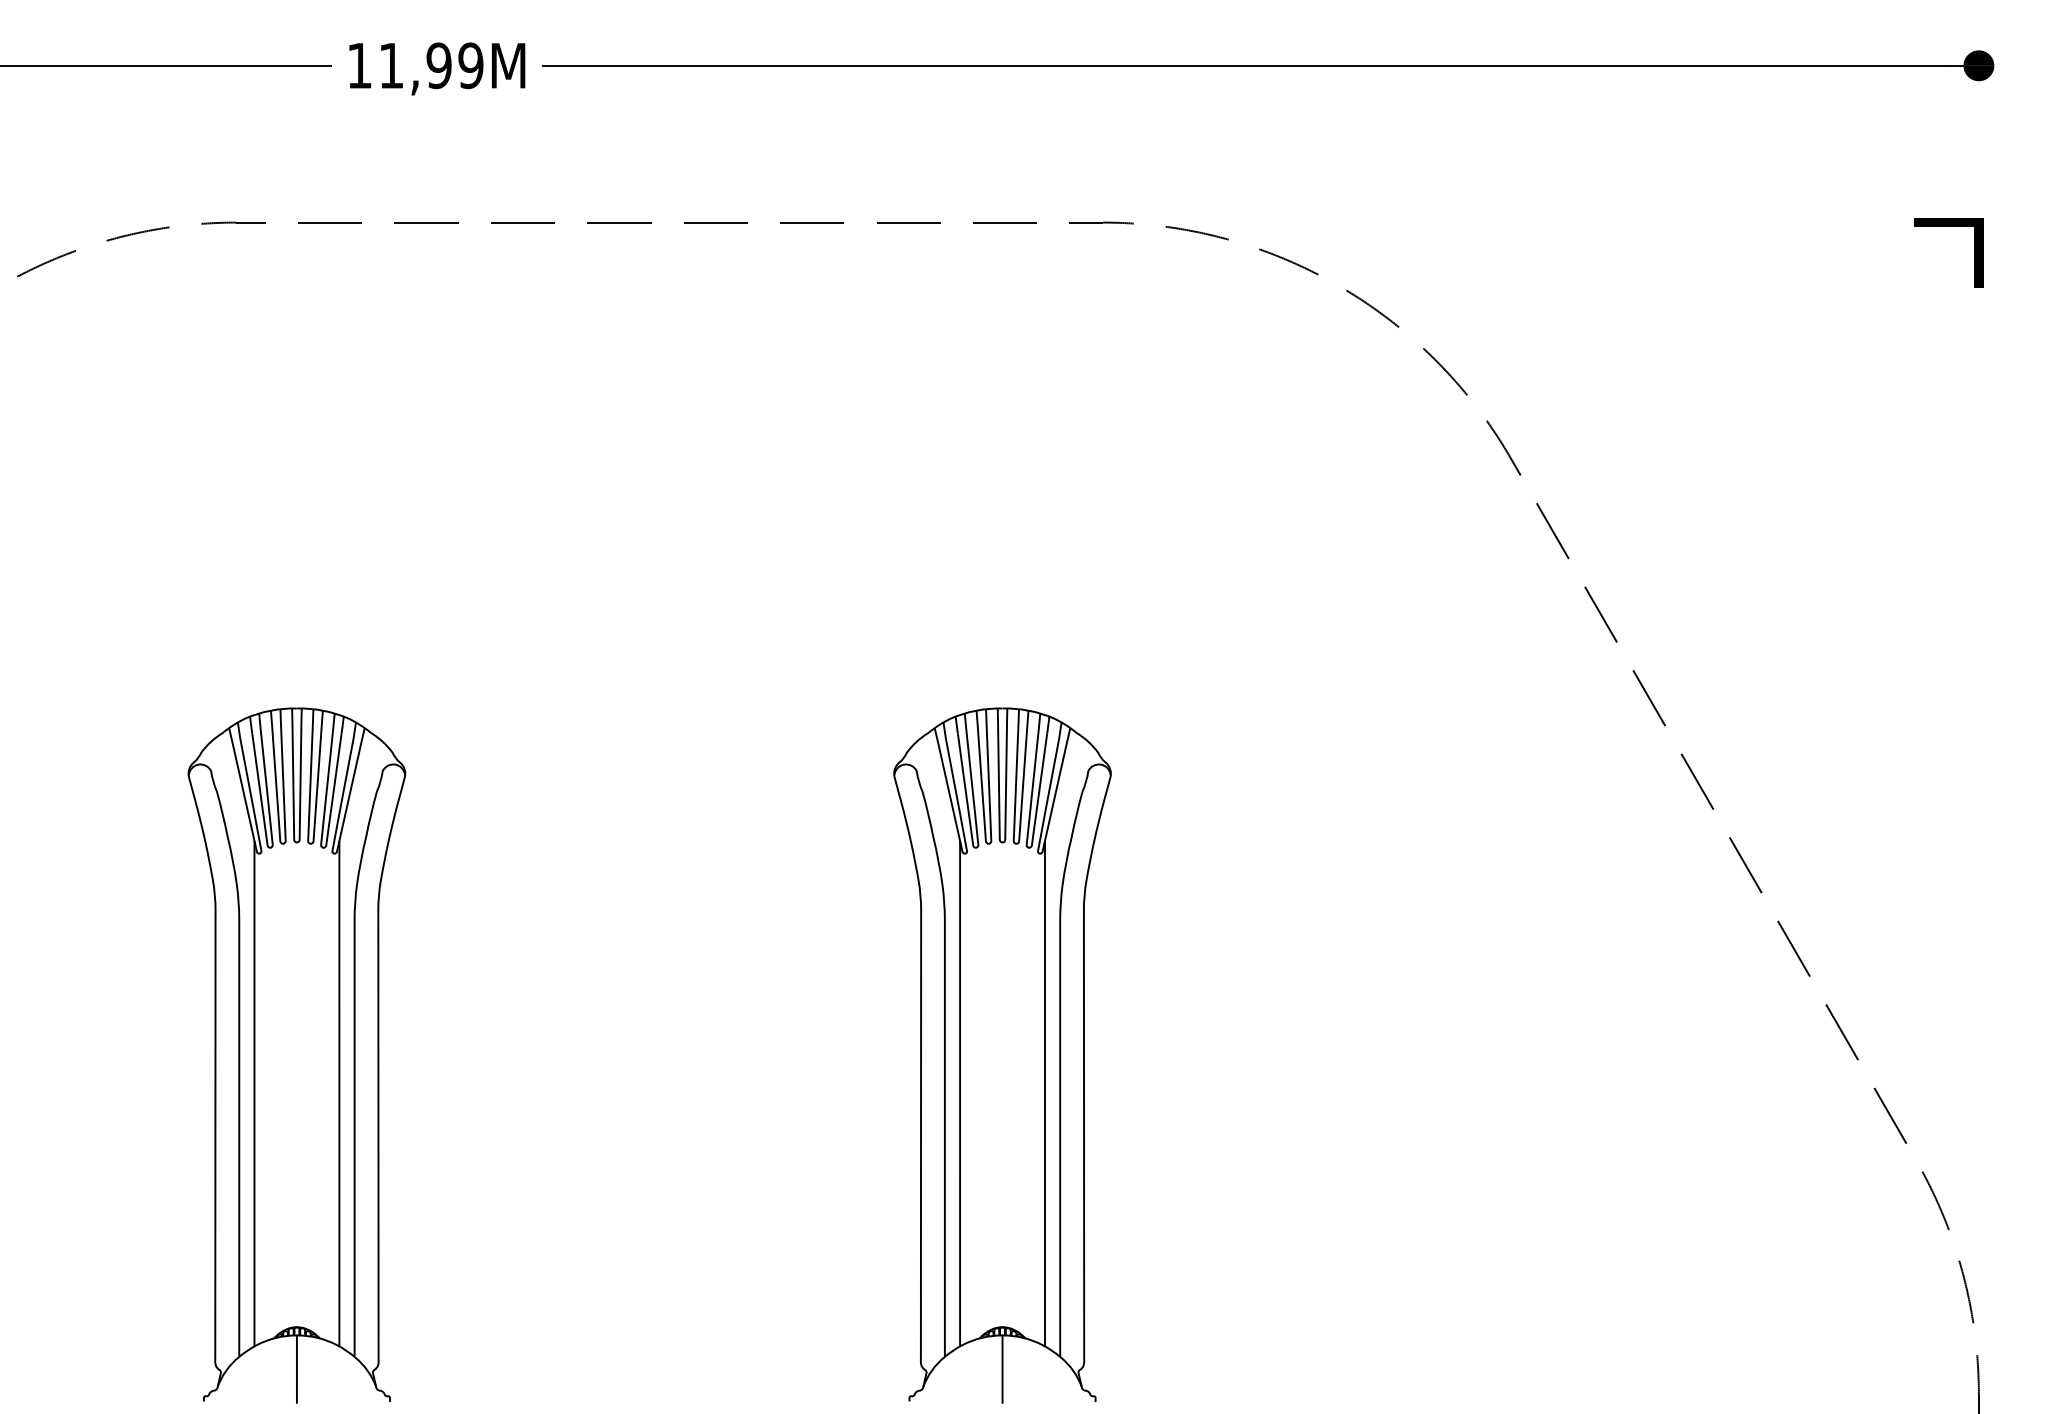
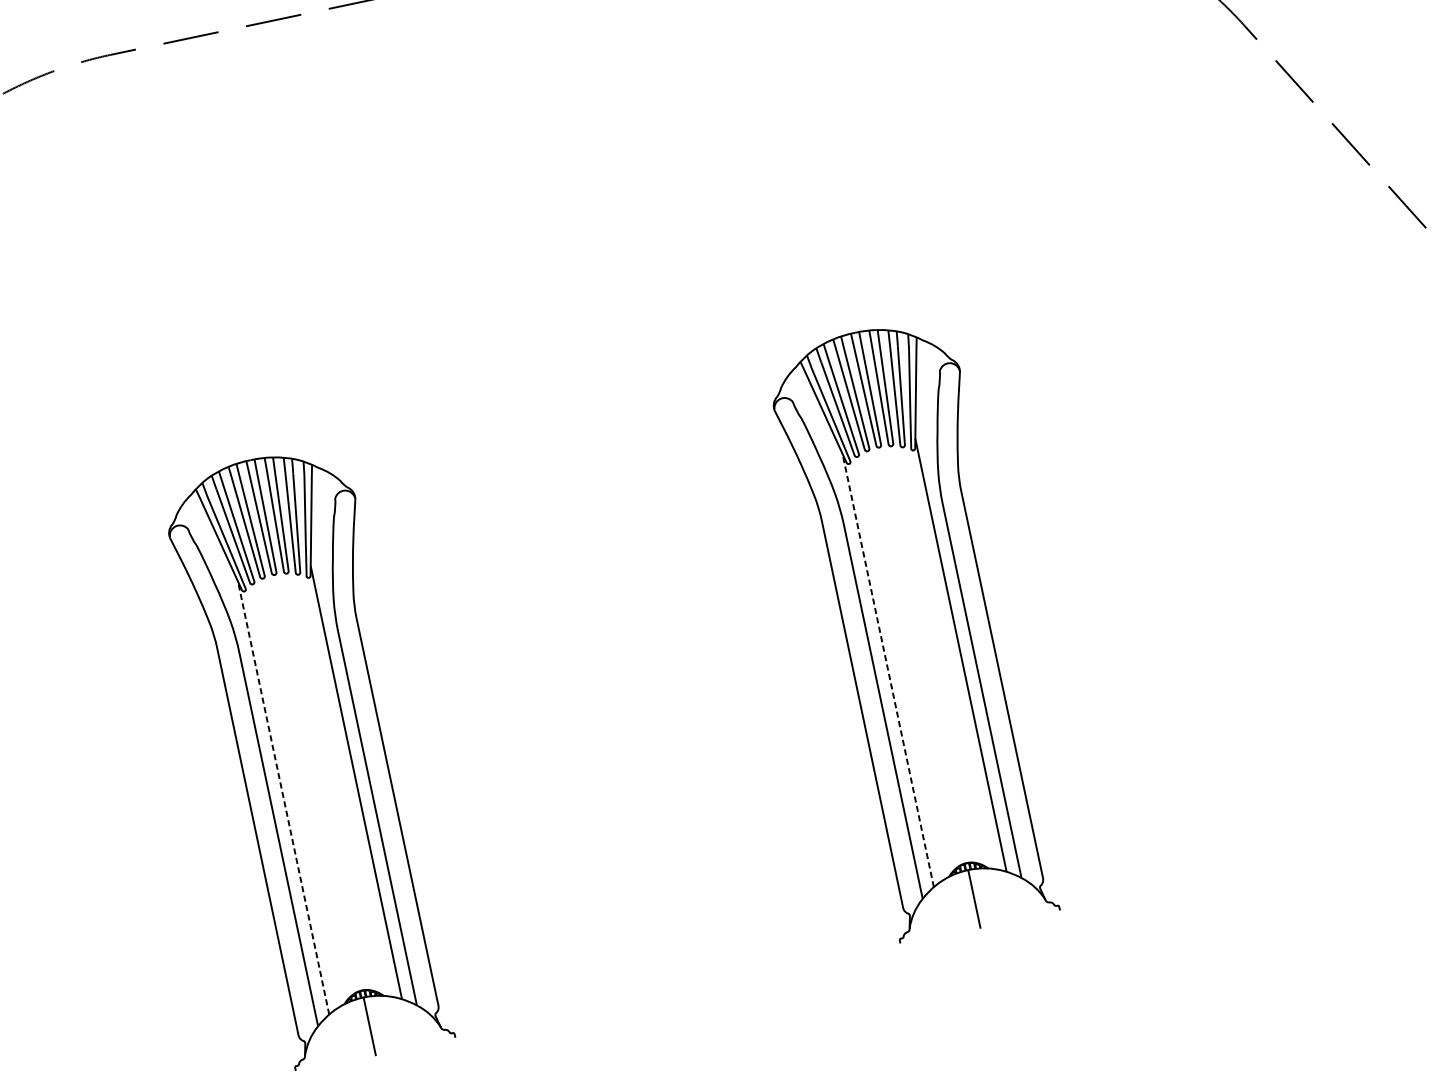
line: (254, 1093) -> (283, 797), solid -> dashed
line: (960, 1093) -> (888, 670), solid -> dashed

